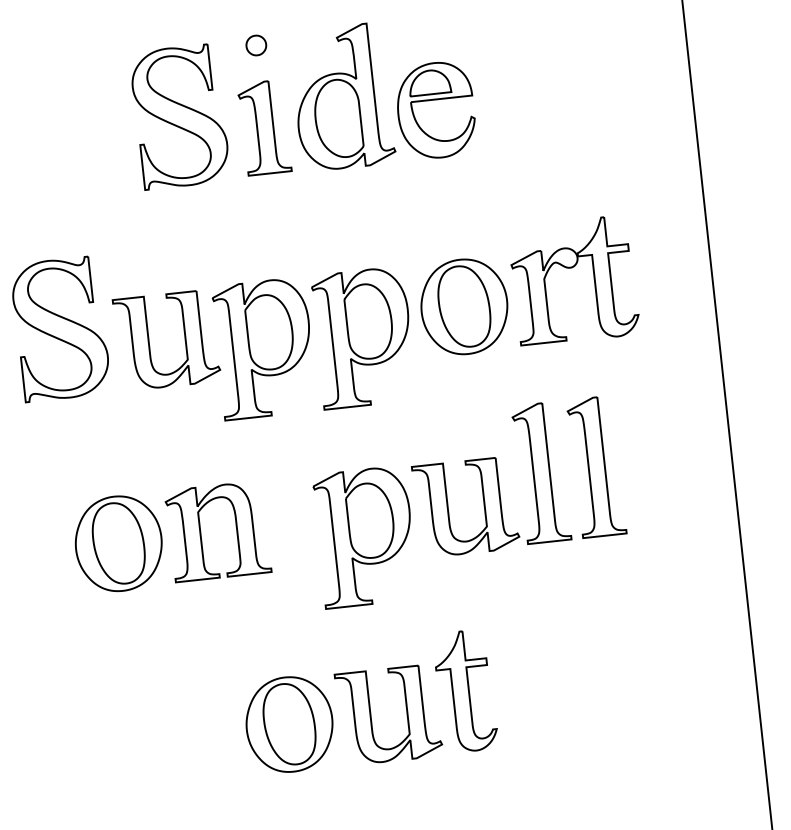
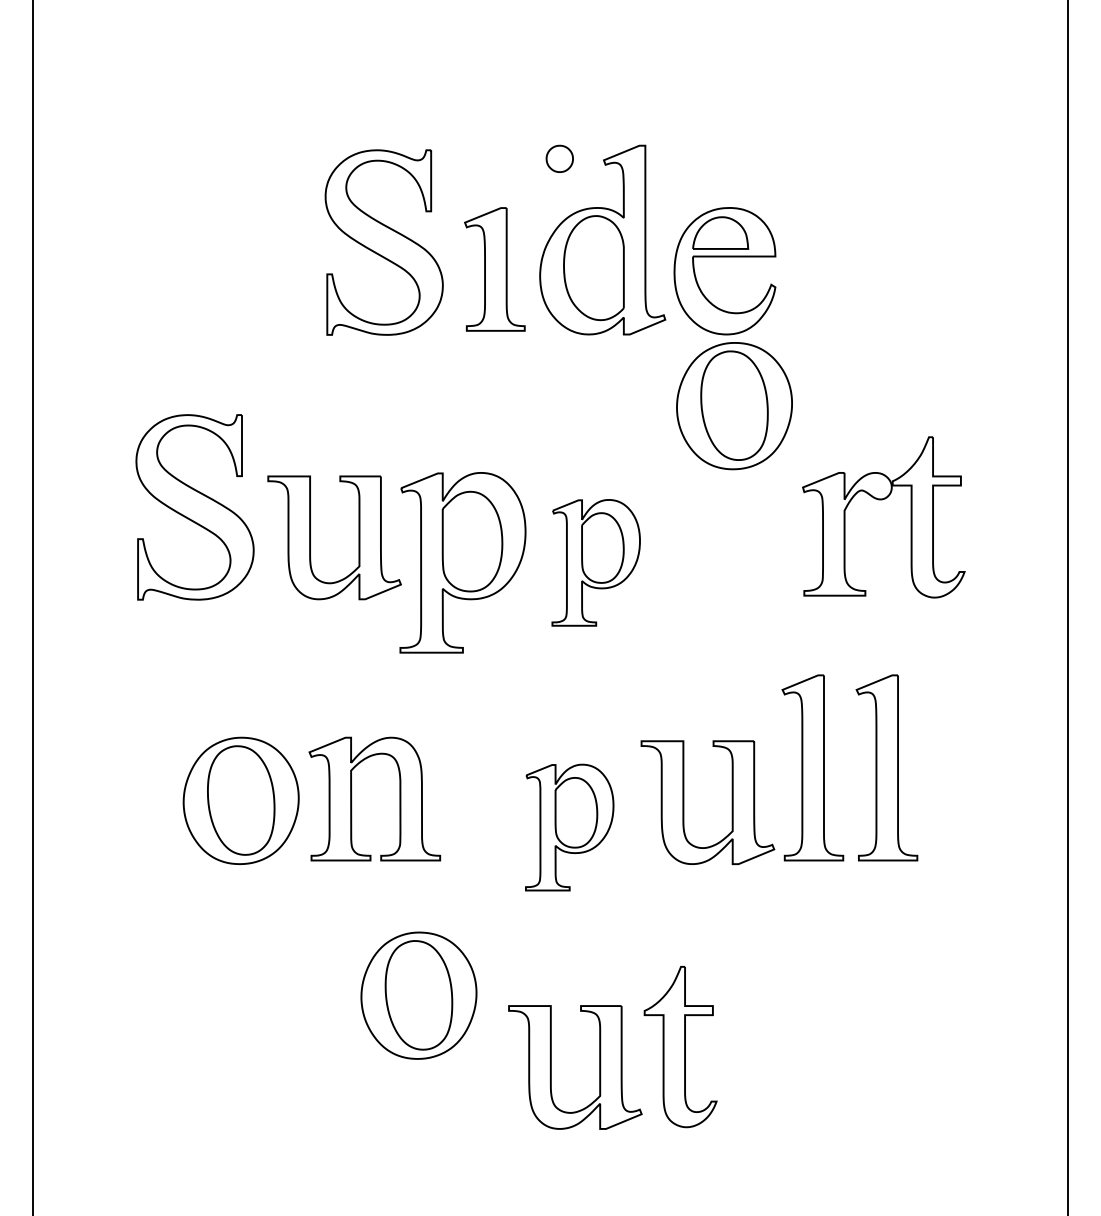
part: (256, 45) -> (559, 158), moved
part: (464, 307) -> (734, 406), moved
part: (363, 337) -> (595, 562), size x0.7
part: (365, 536) -> (569, 827), size x0.7
part: (289, 724) -> (418, 995), moved

